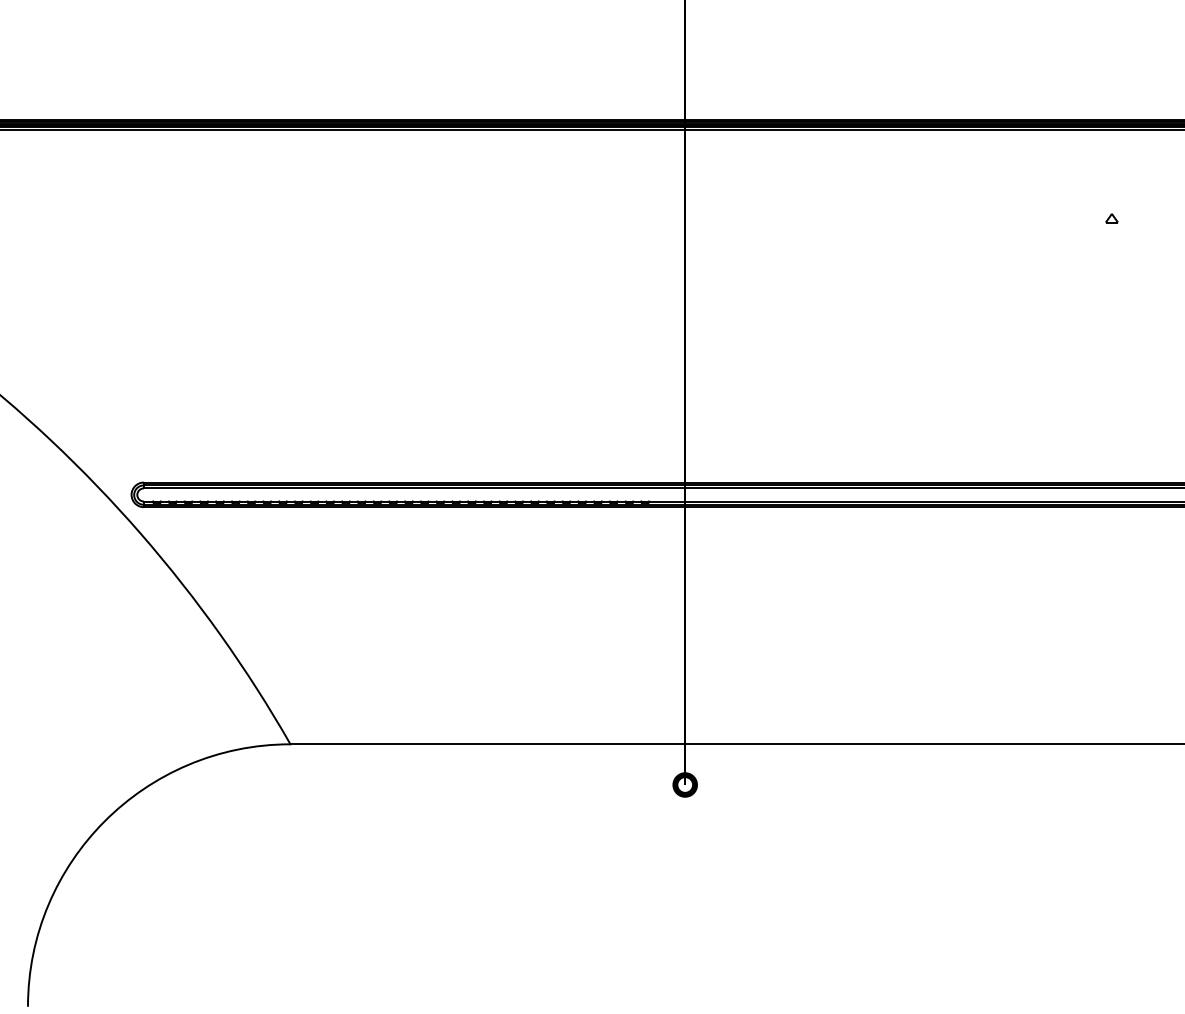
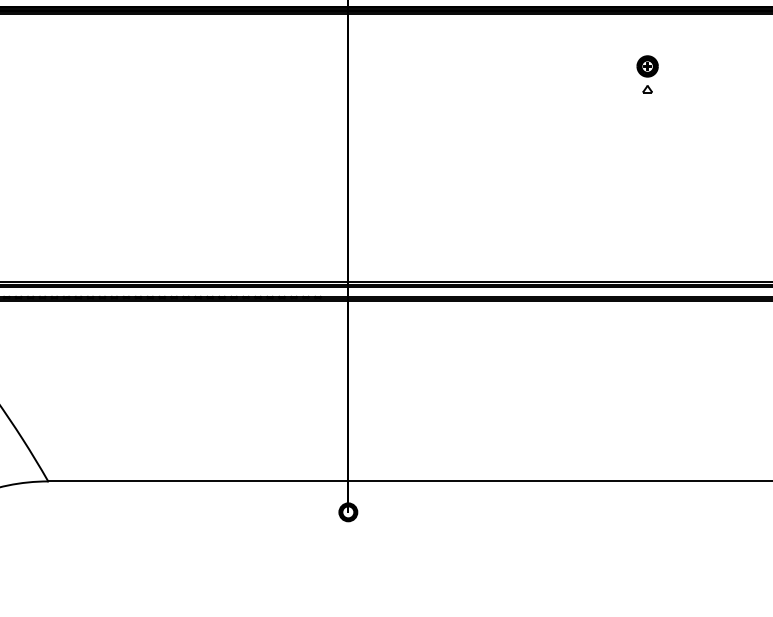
part: (1078, 198) -> (647, 66), added
part: (1111, 218) -> (647, 89), moved

